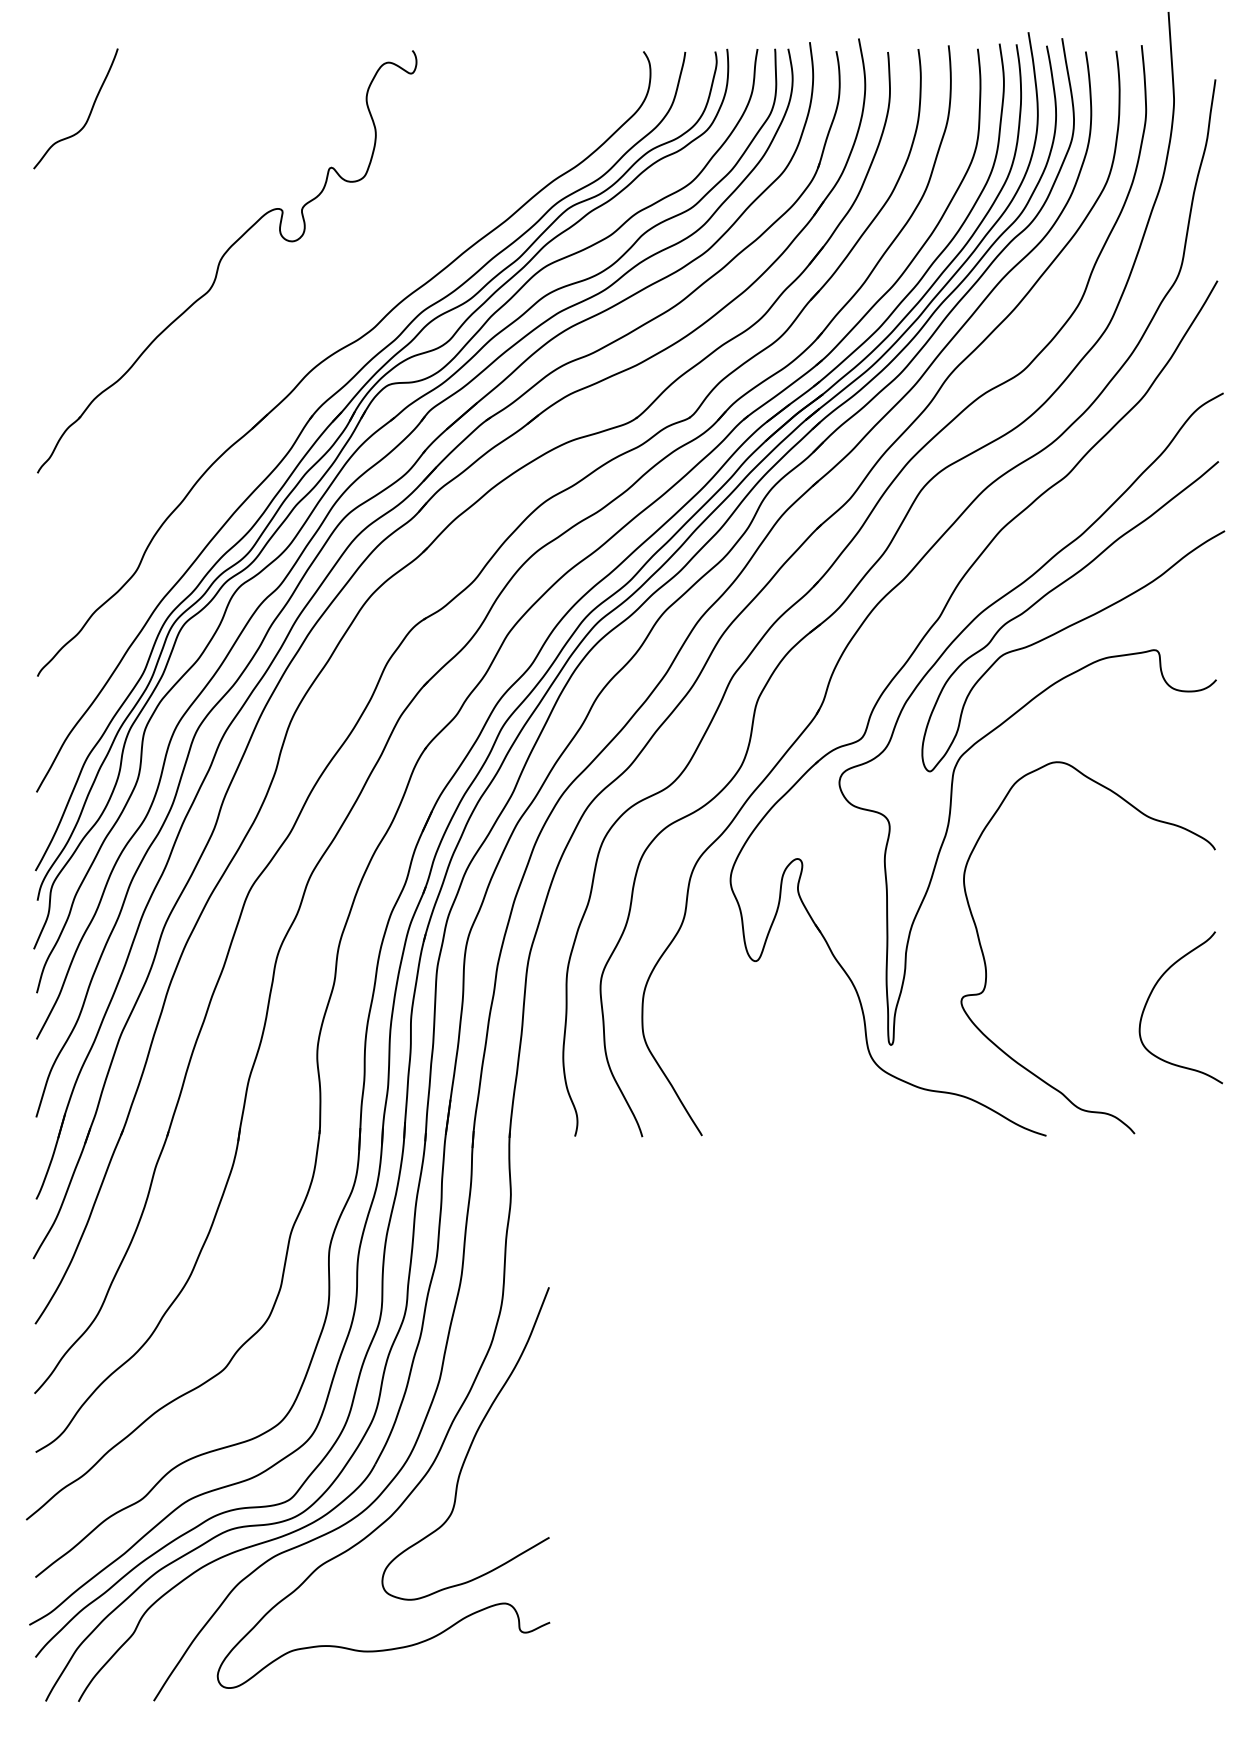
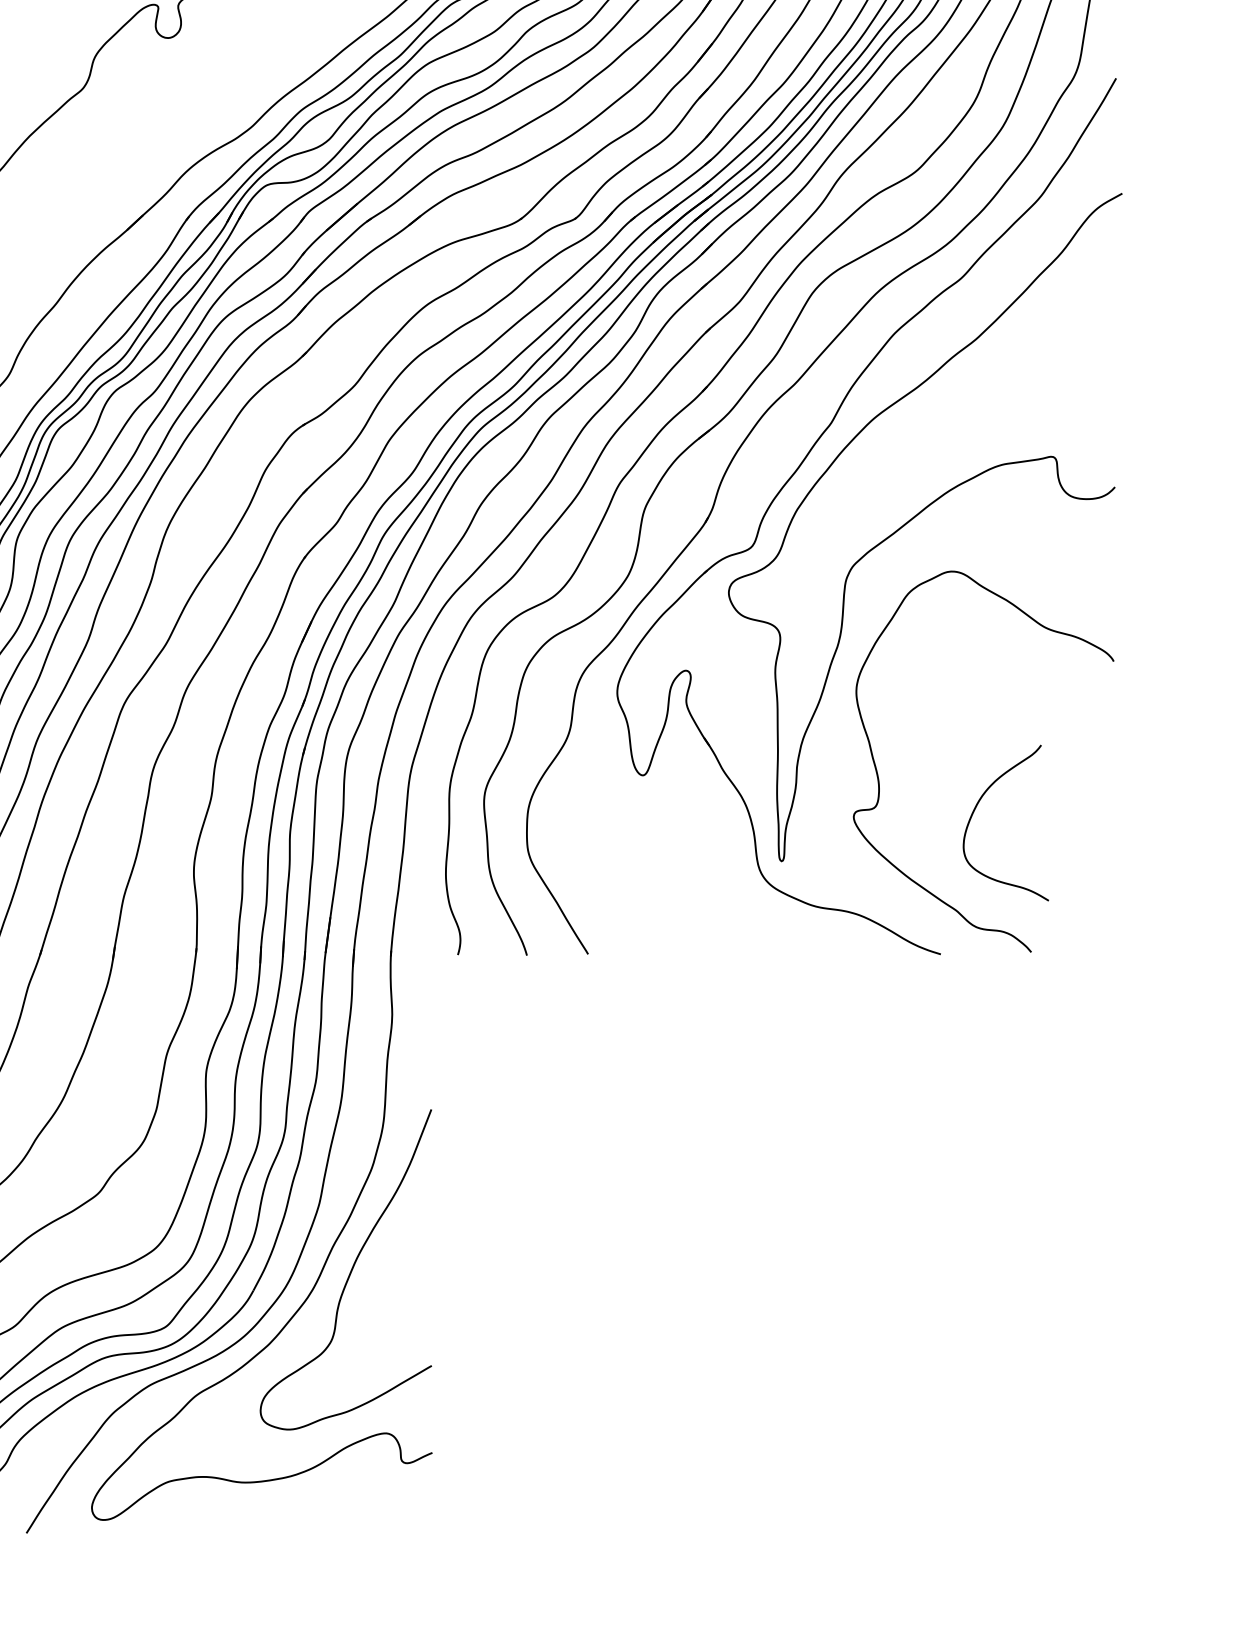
curve: (1076, 621) -> (971, 427), removed
curve: (1152, 992) -> (976, 807), moved

